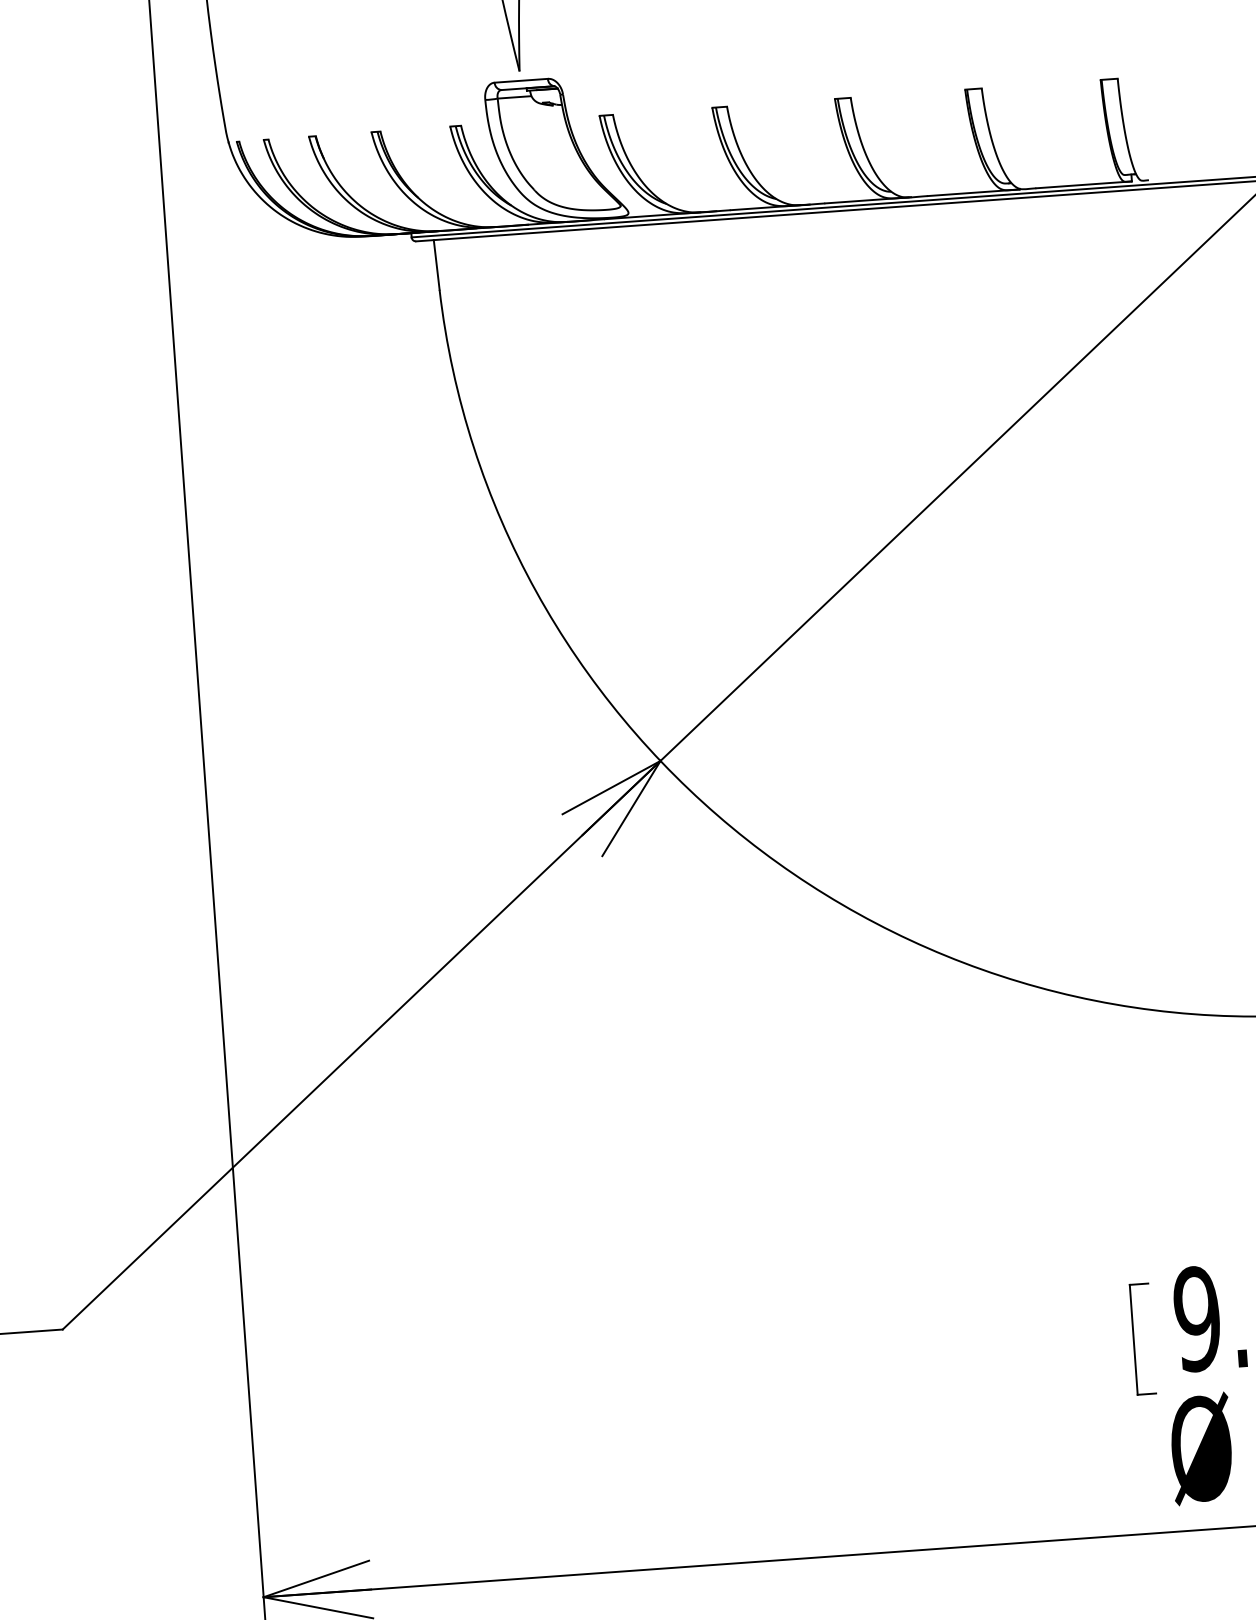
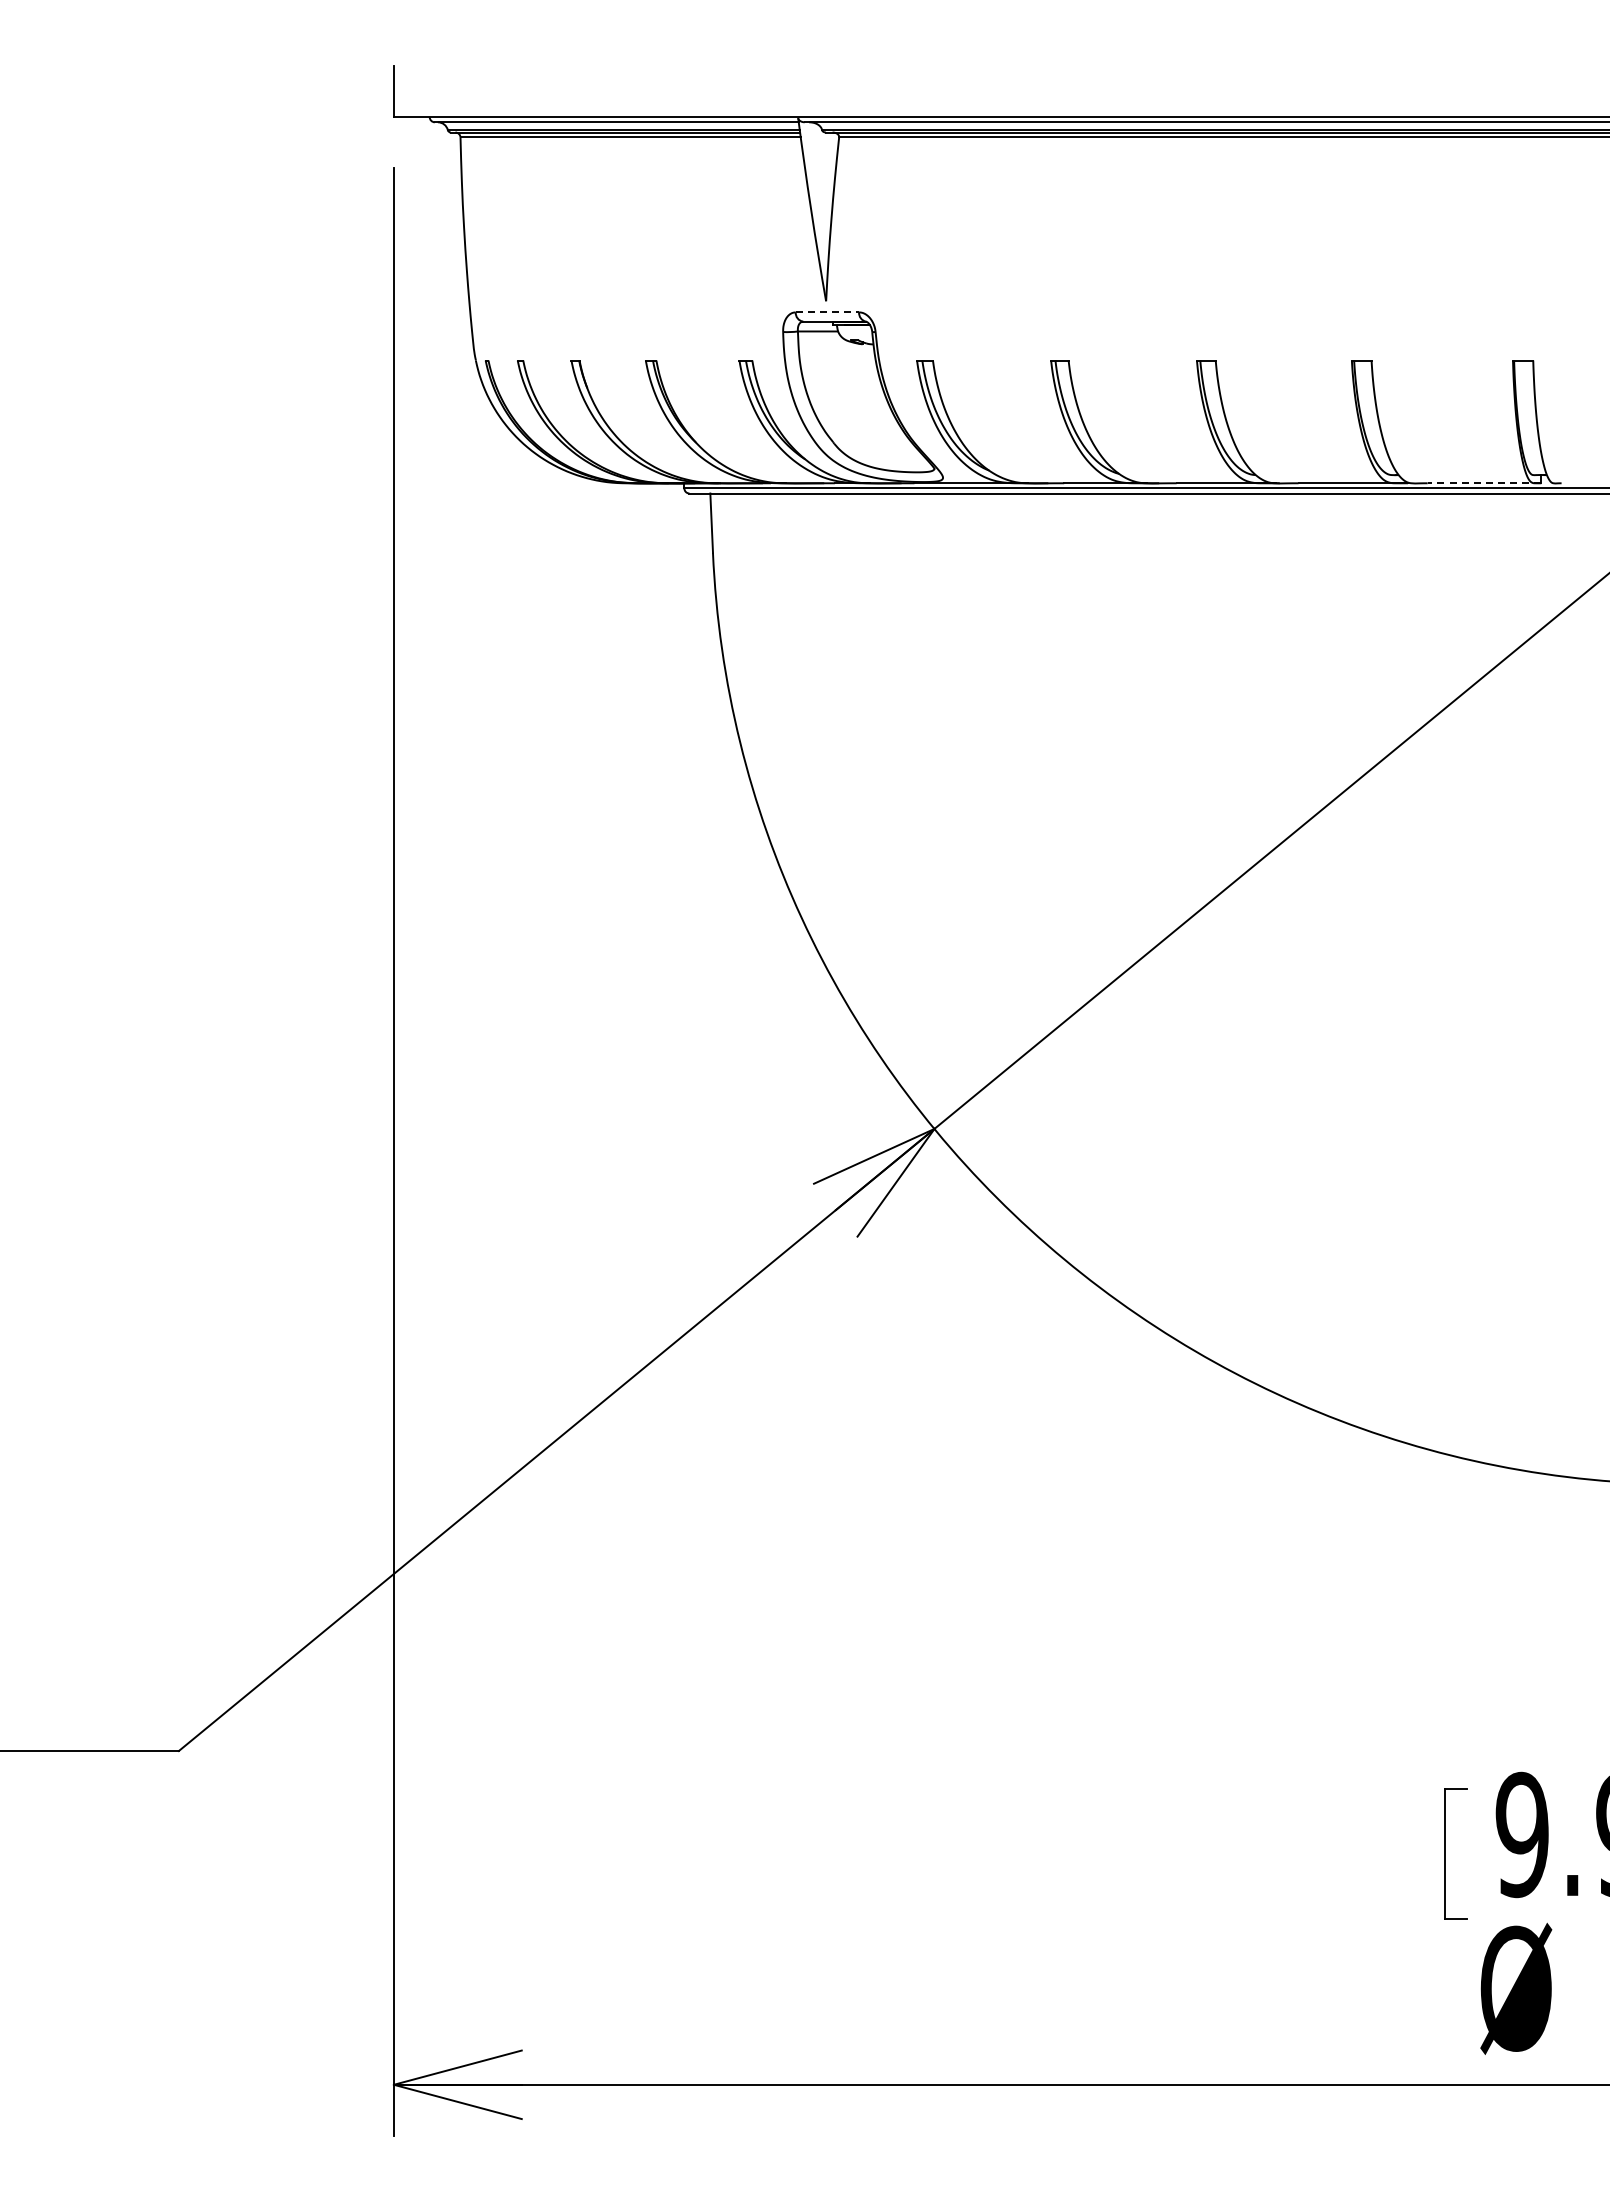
line: (521, 80) -> (827, 312), solid -> dashed
line: (1084, 185) -> (1484, 483), solid -> dashed

